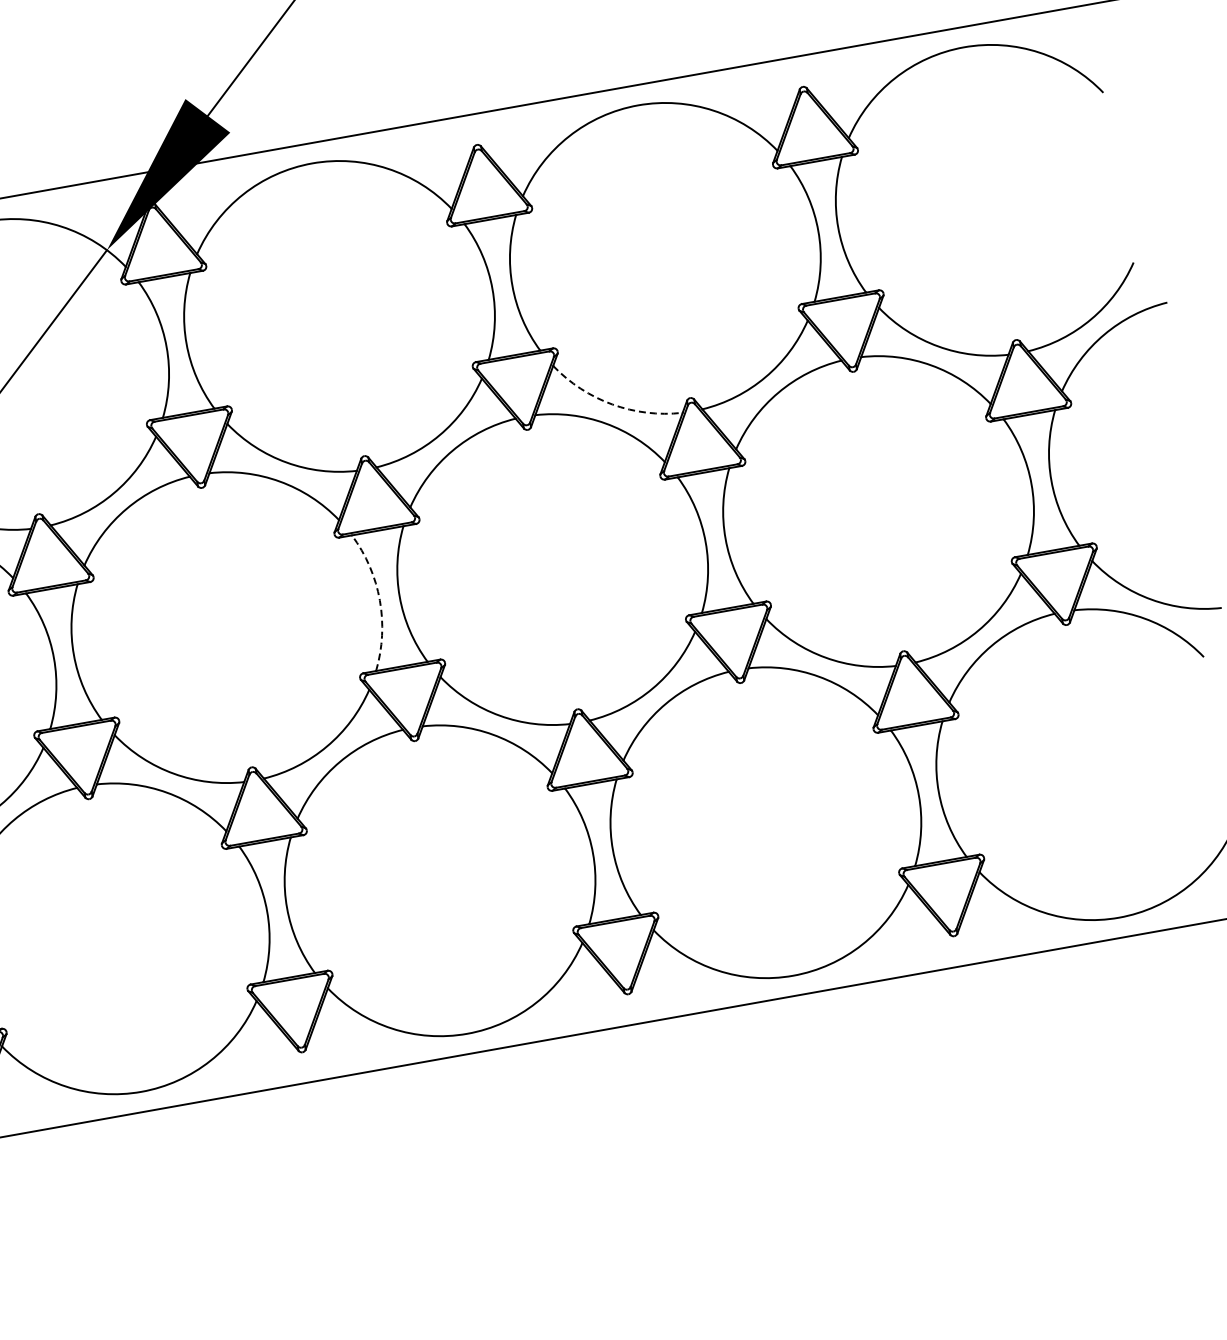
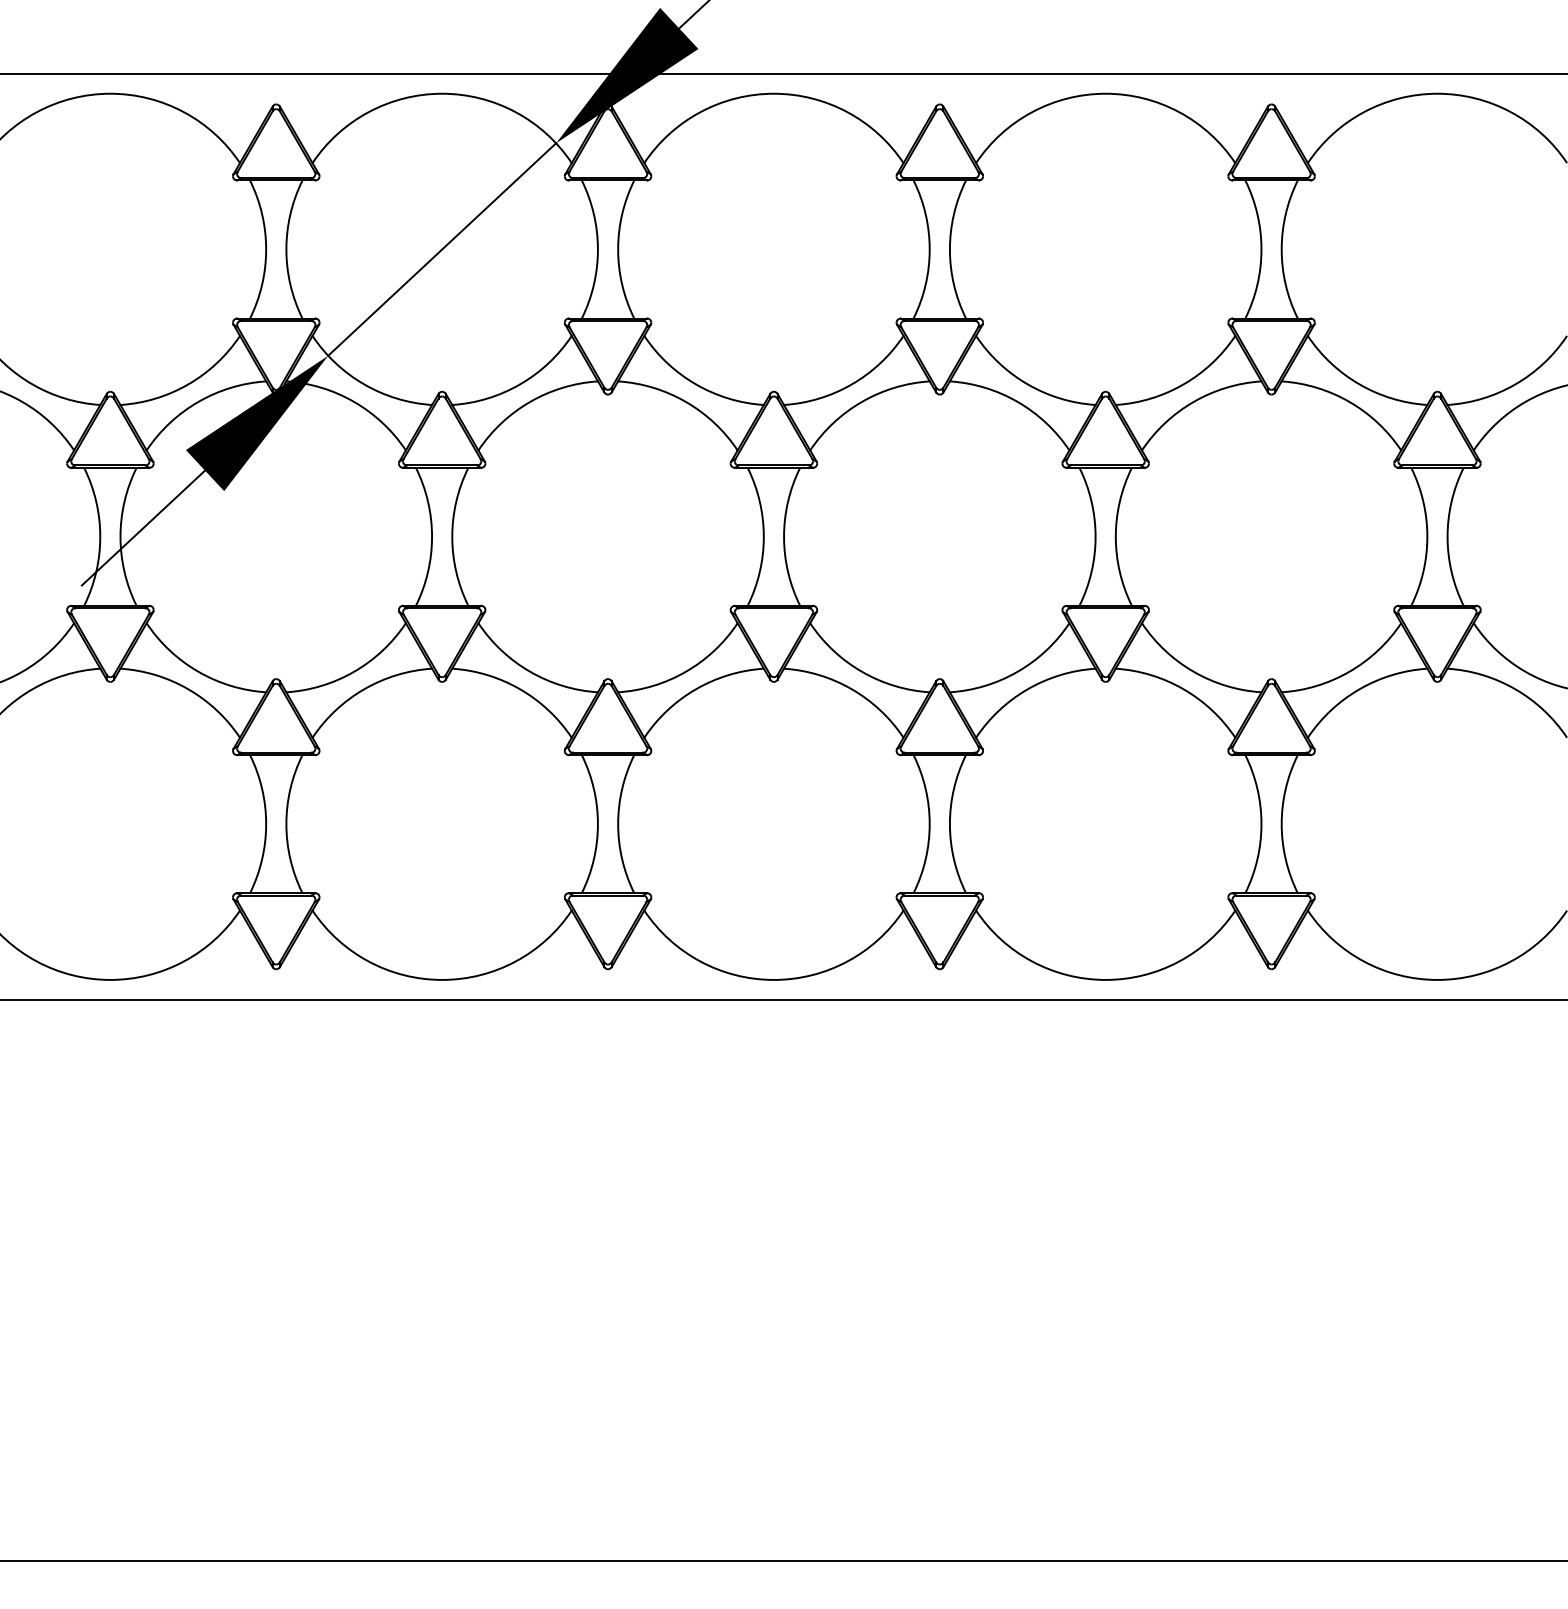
arc: (612, 404) -> (1027, 384), dashed -> solid
arc: (379, 600) -> (763, 536), dashed -> solid

